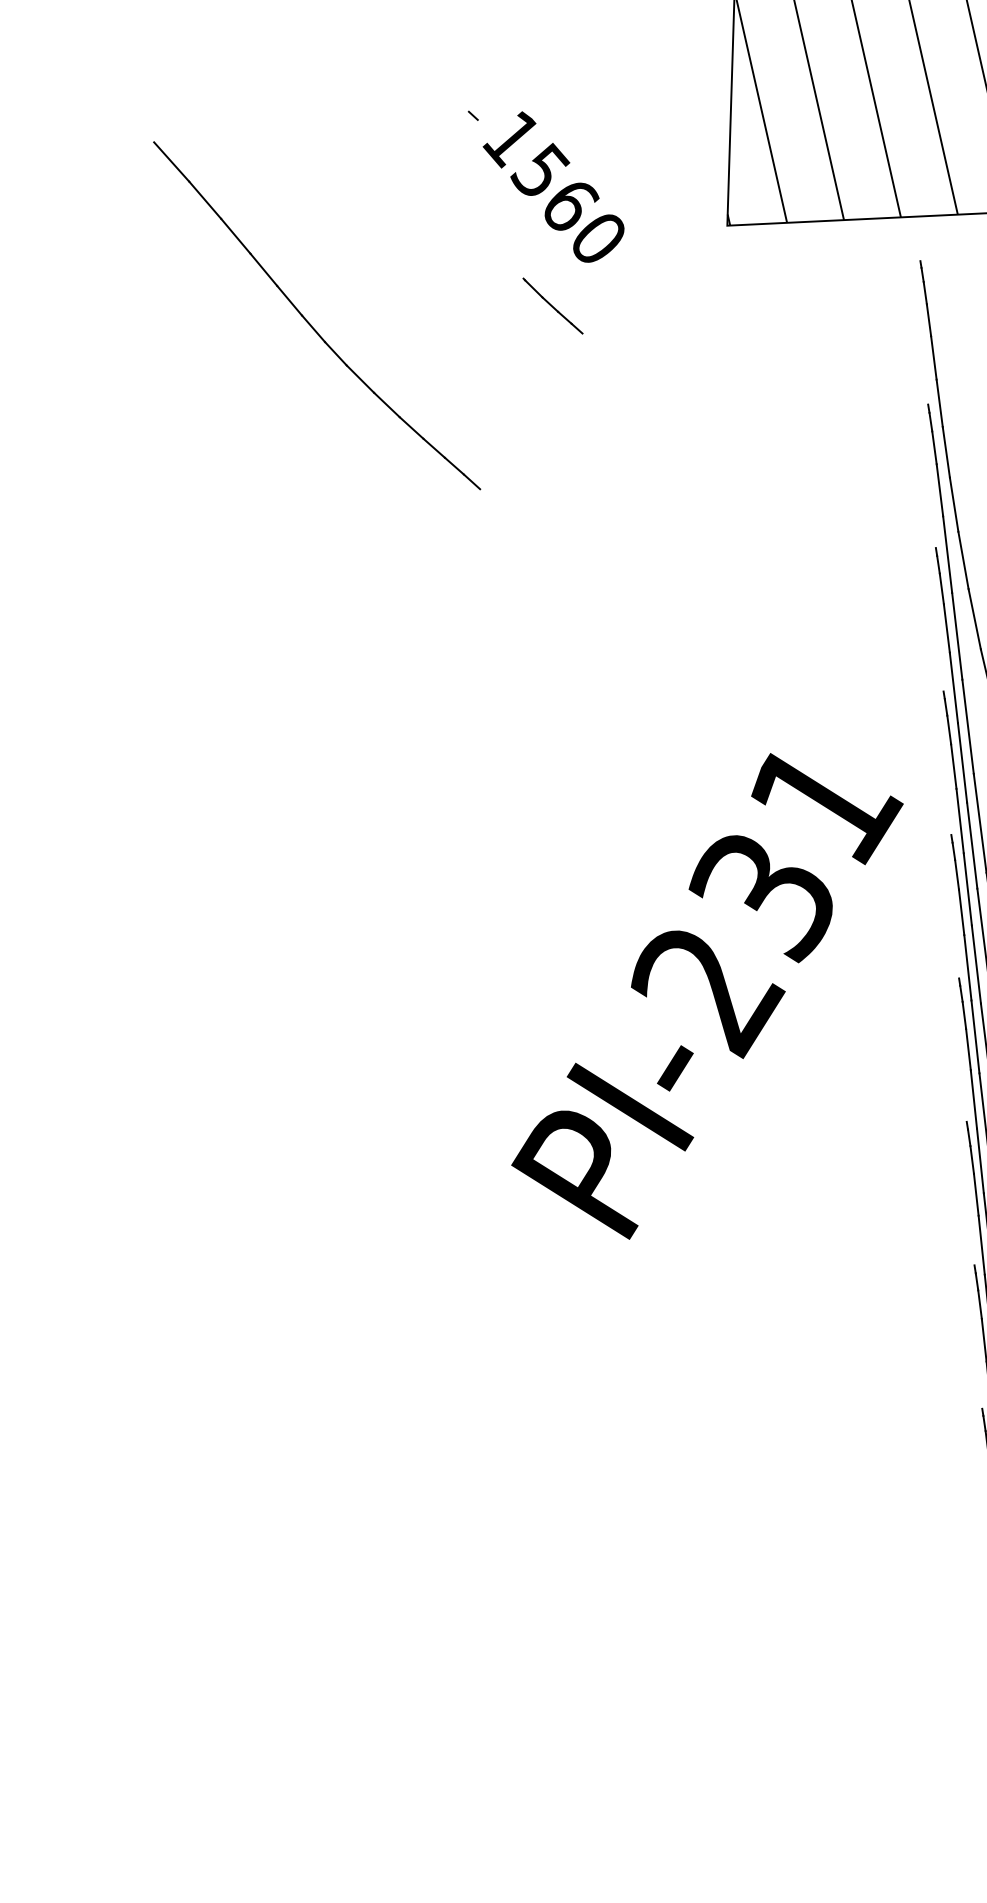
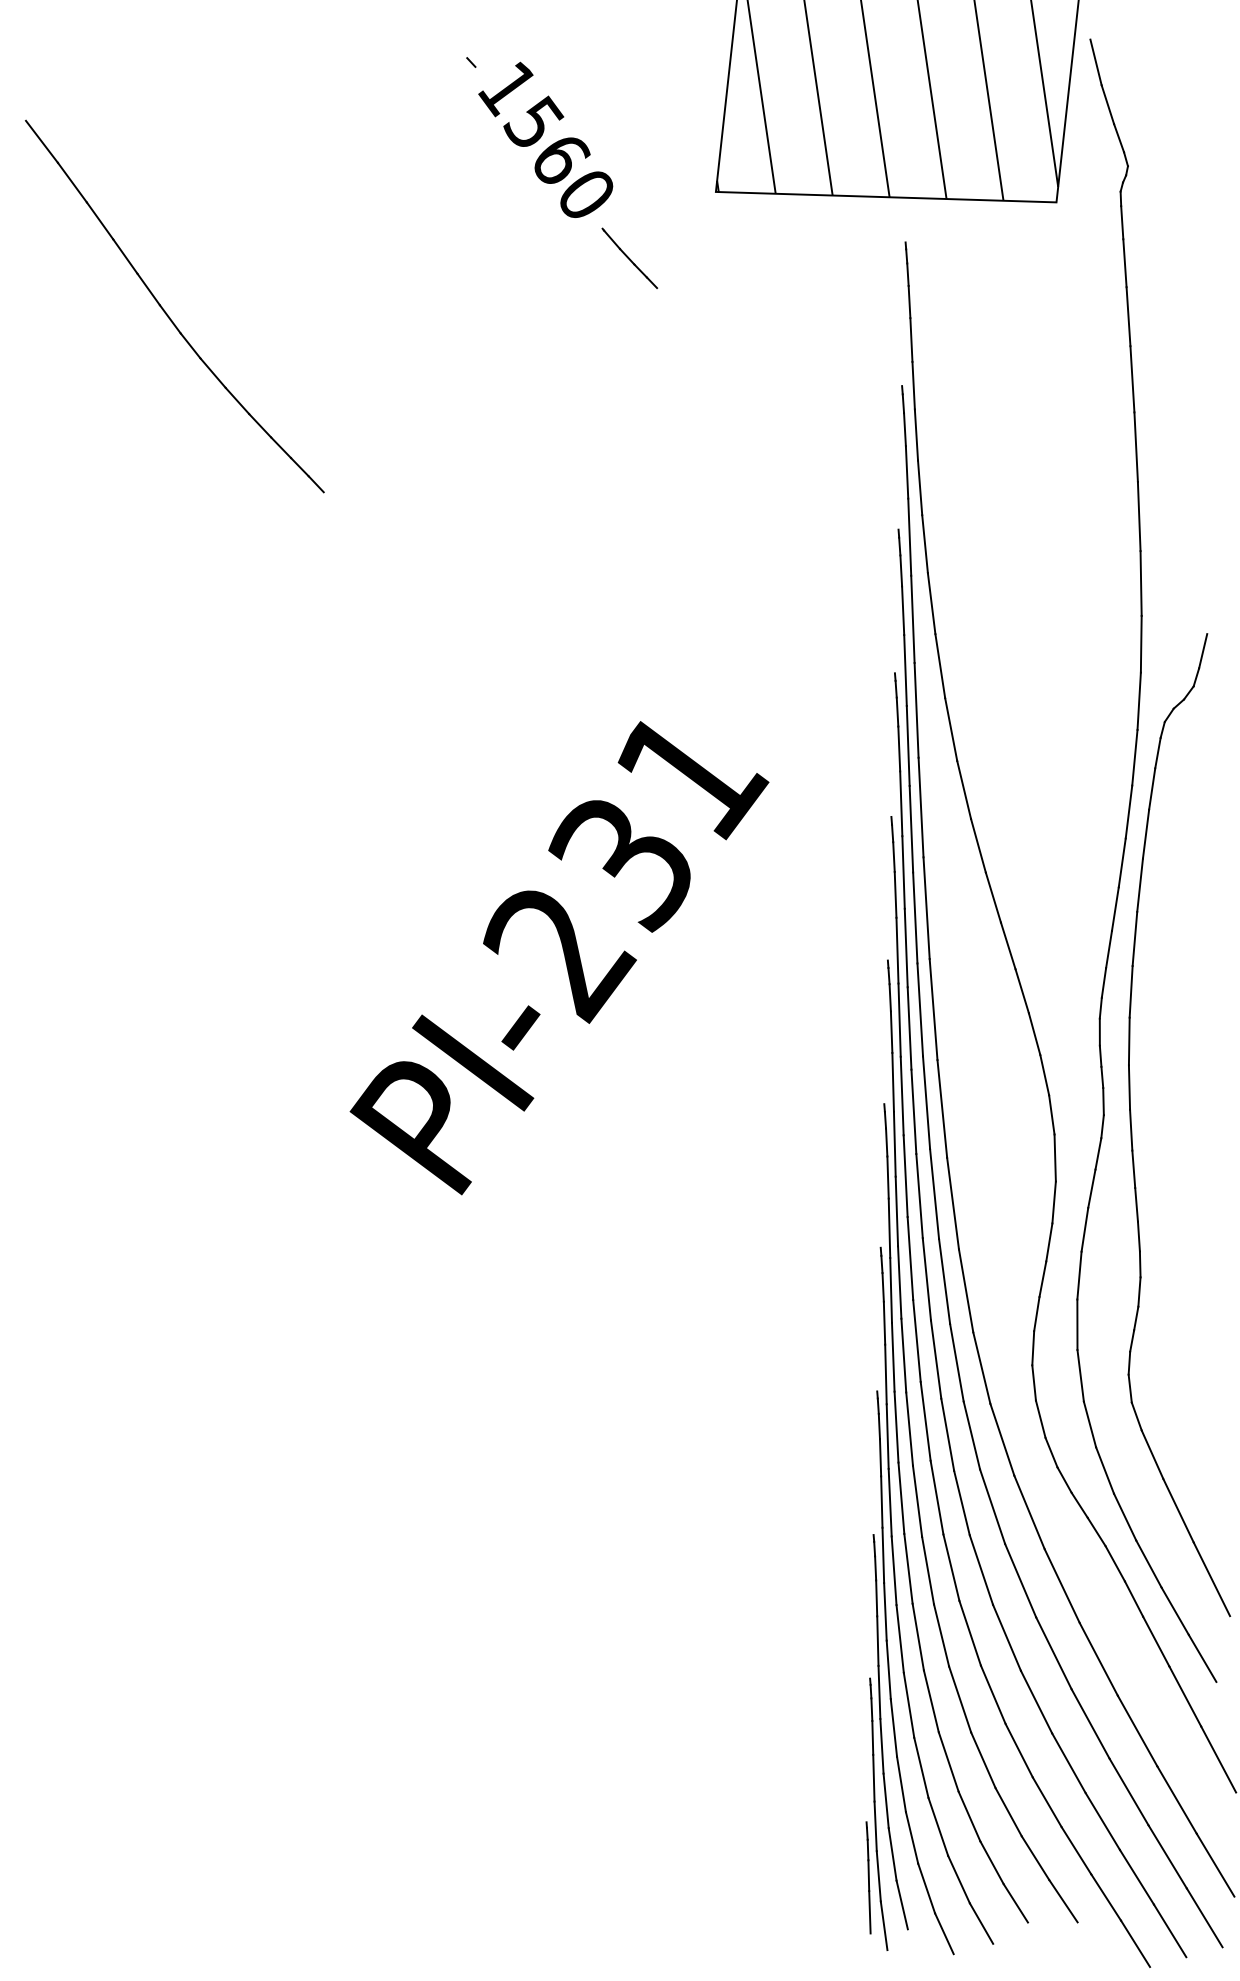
line: (552, 305) -> (629, 257), moved
part: (310, 323) -> (167, 313), moved
text: (708, 996) -> (559, 958), moved

